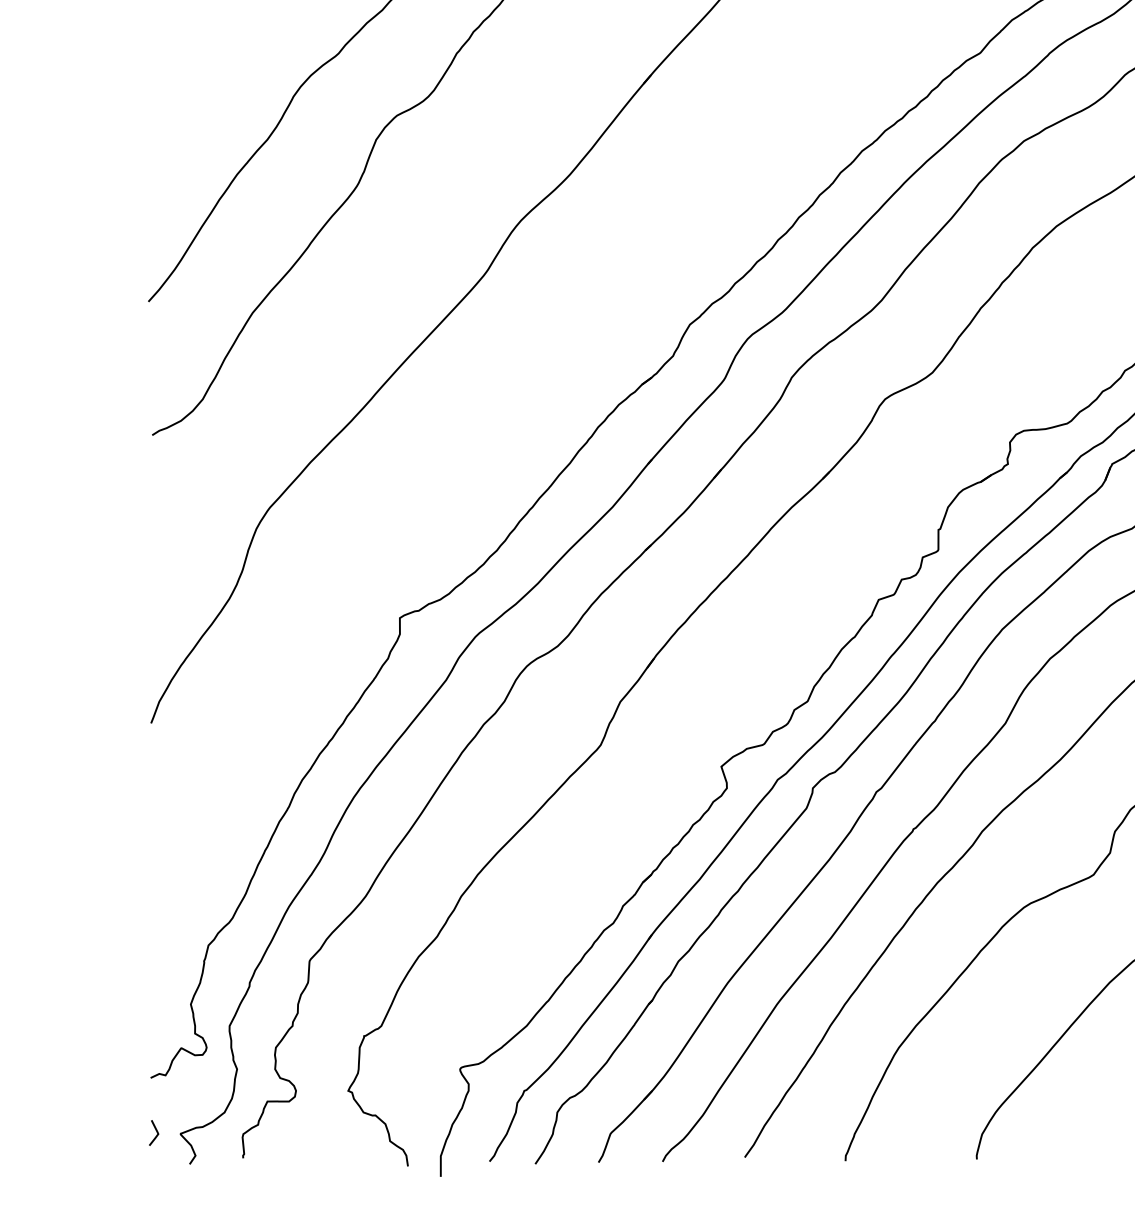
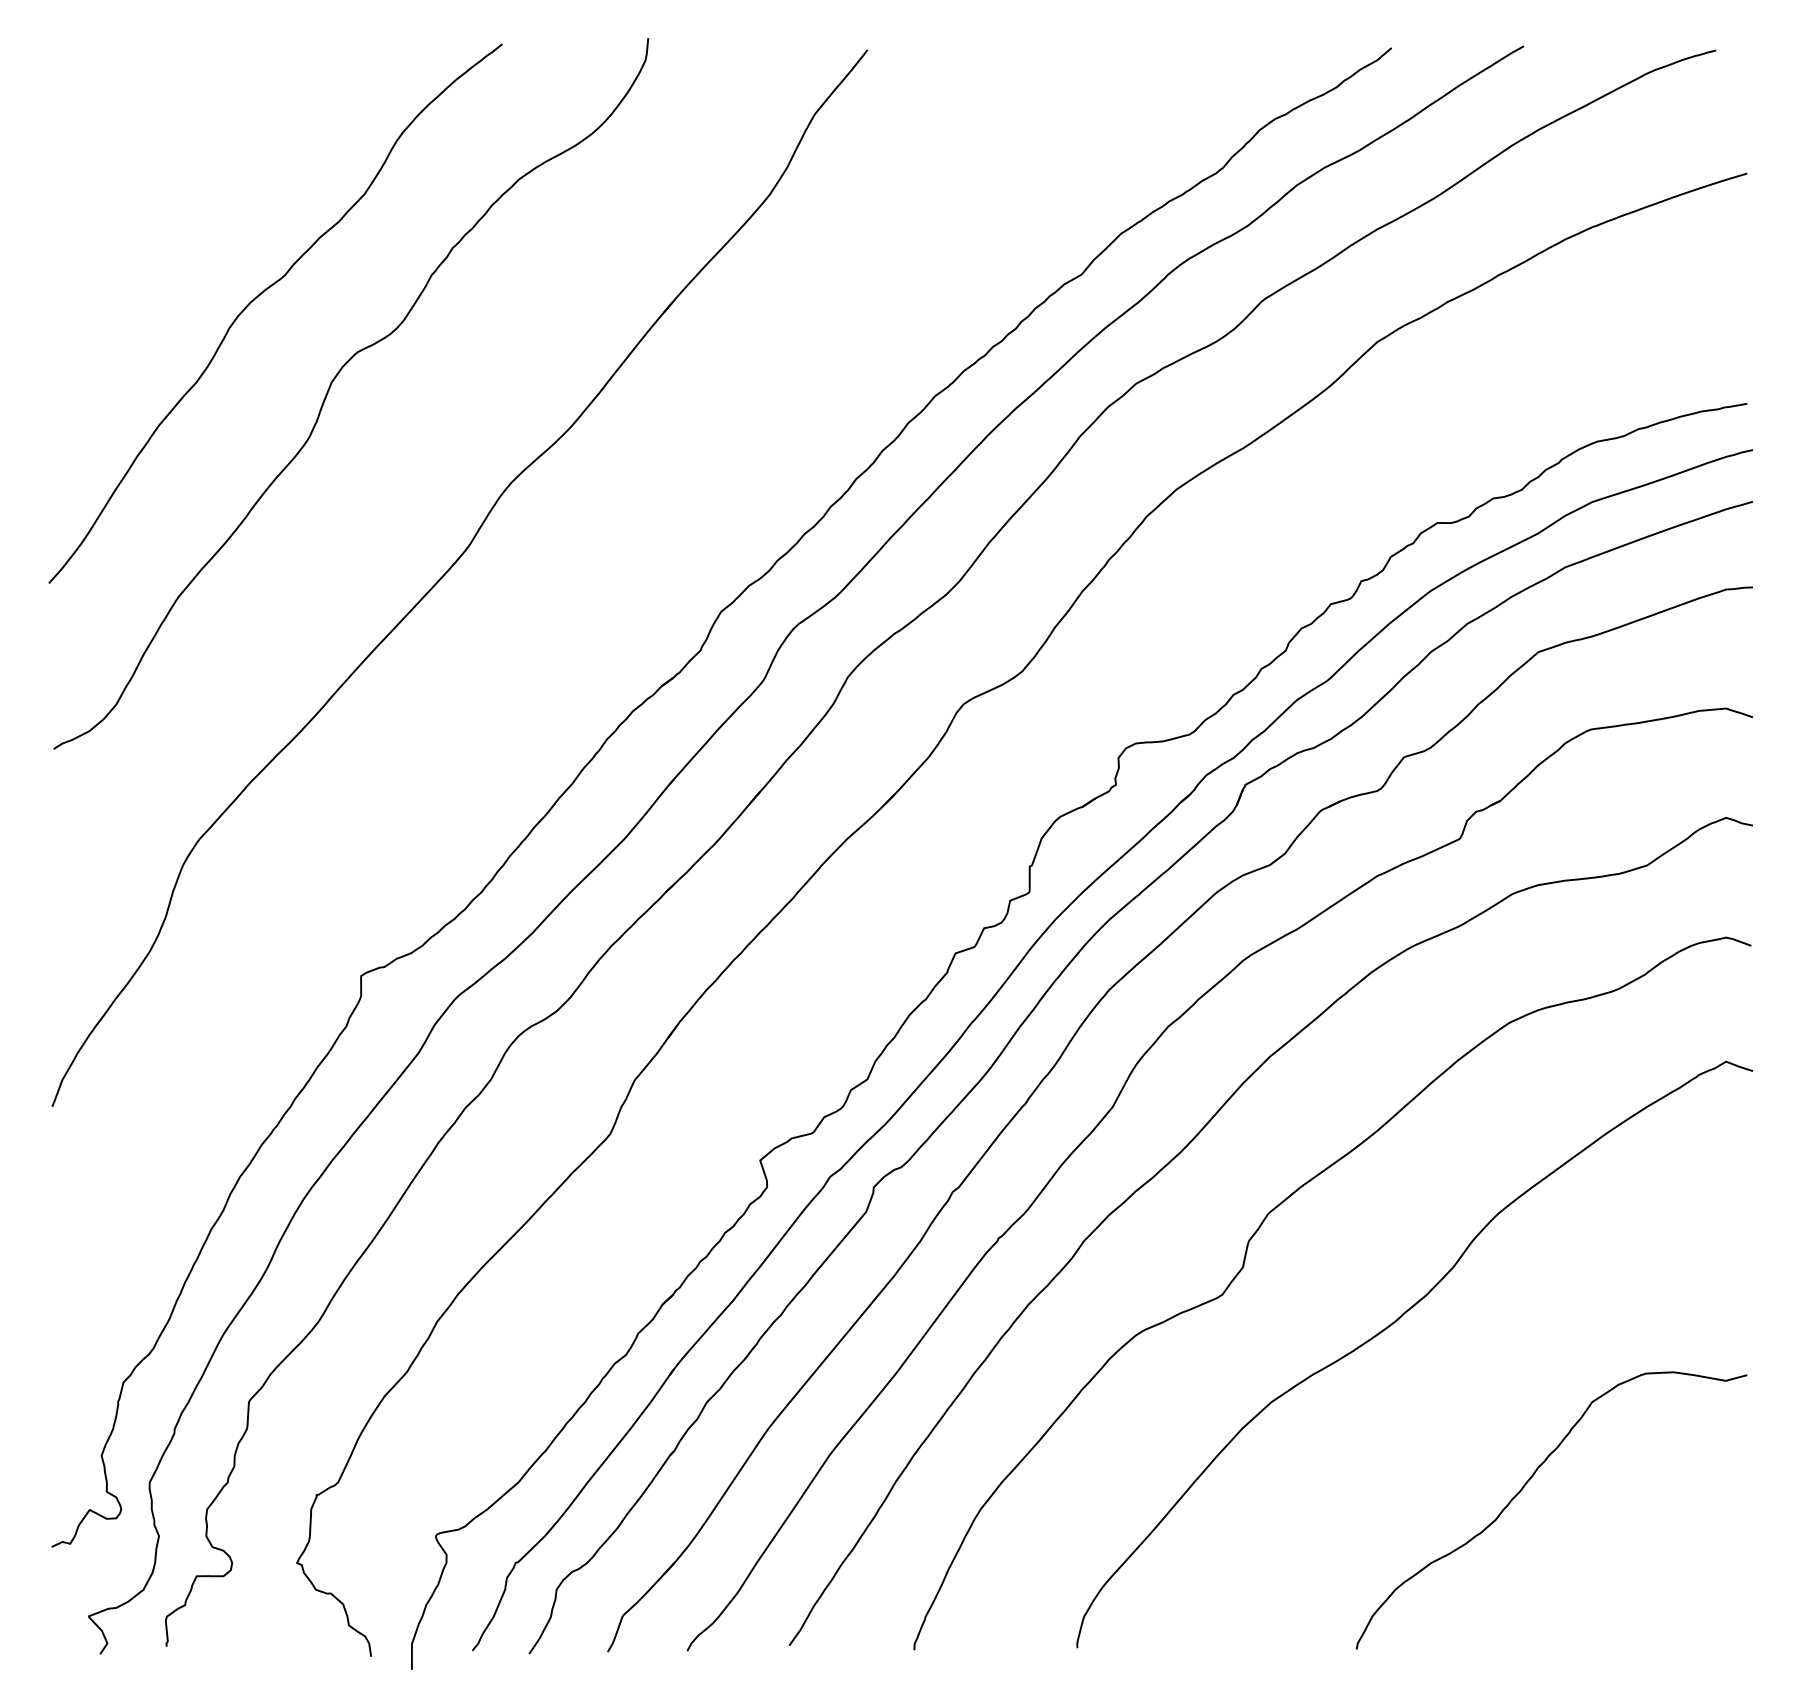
line: (156, 1131) -> (58, 1613), removed

